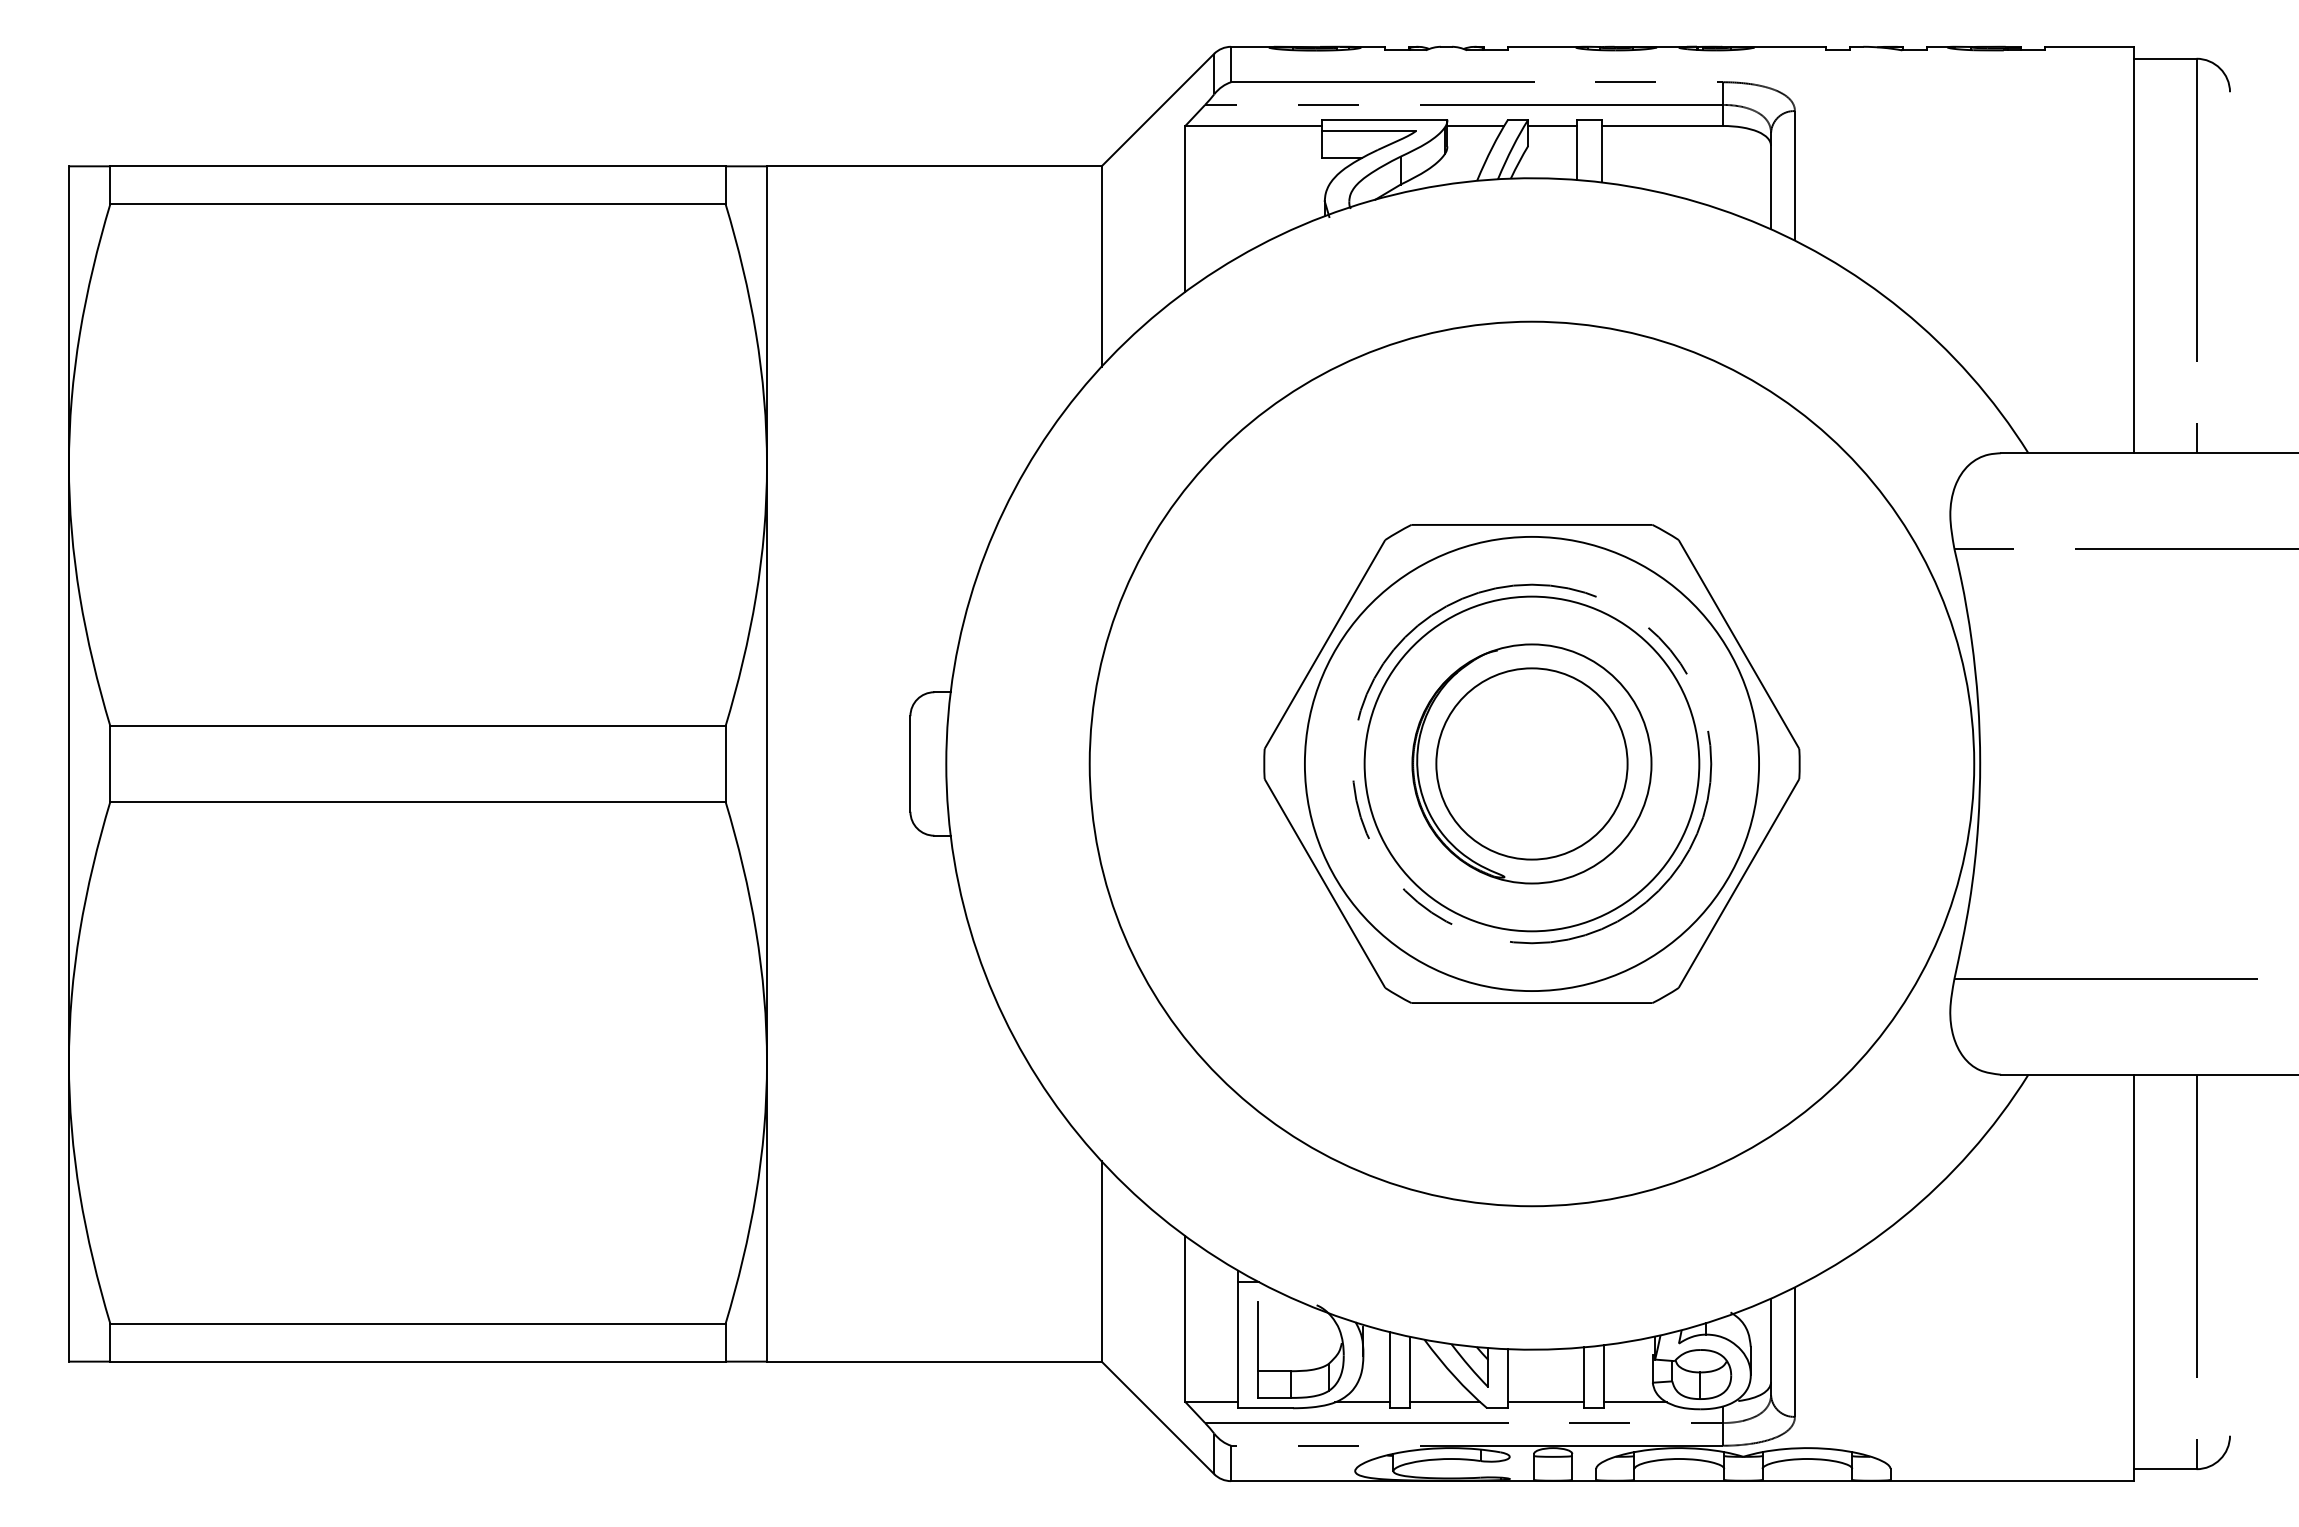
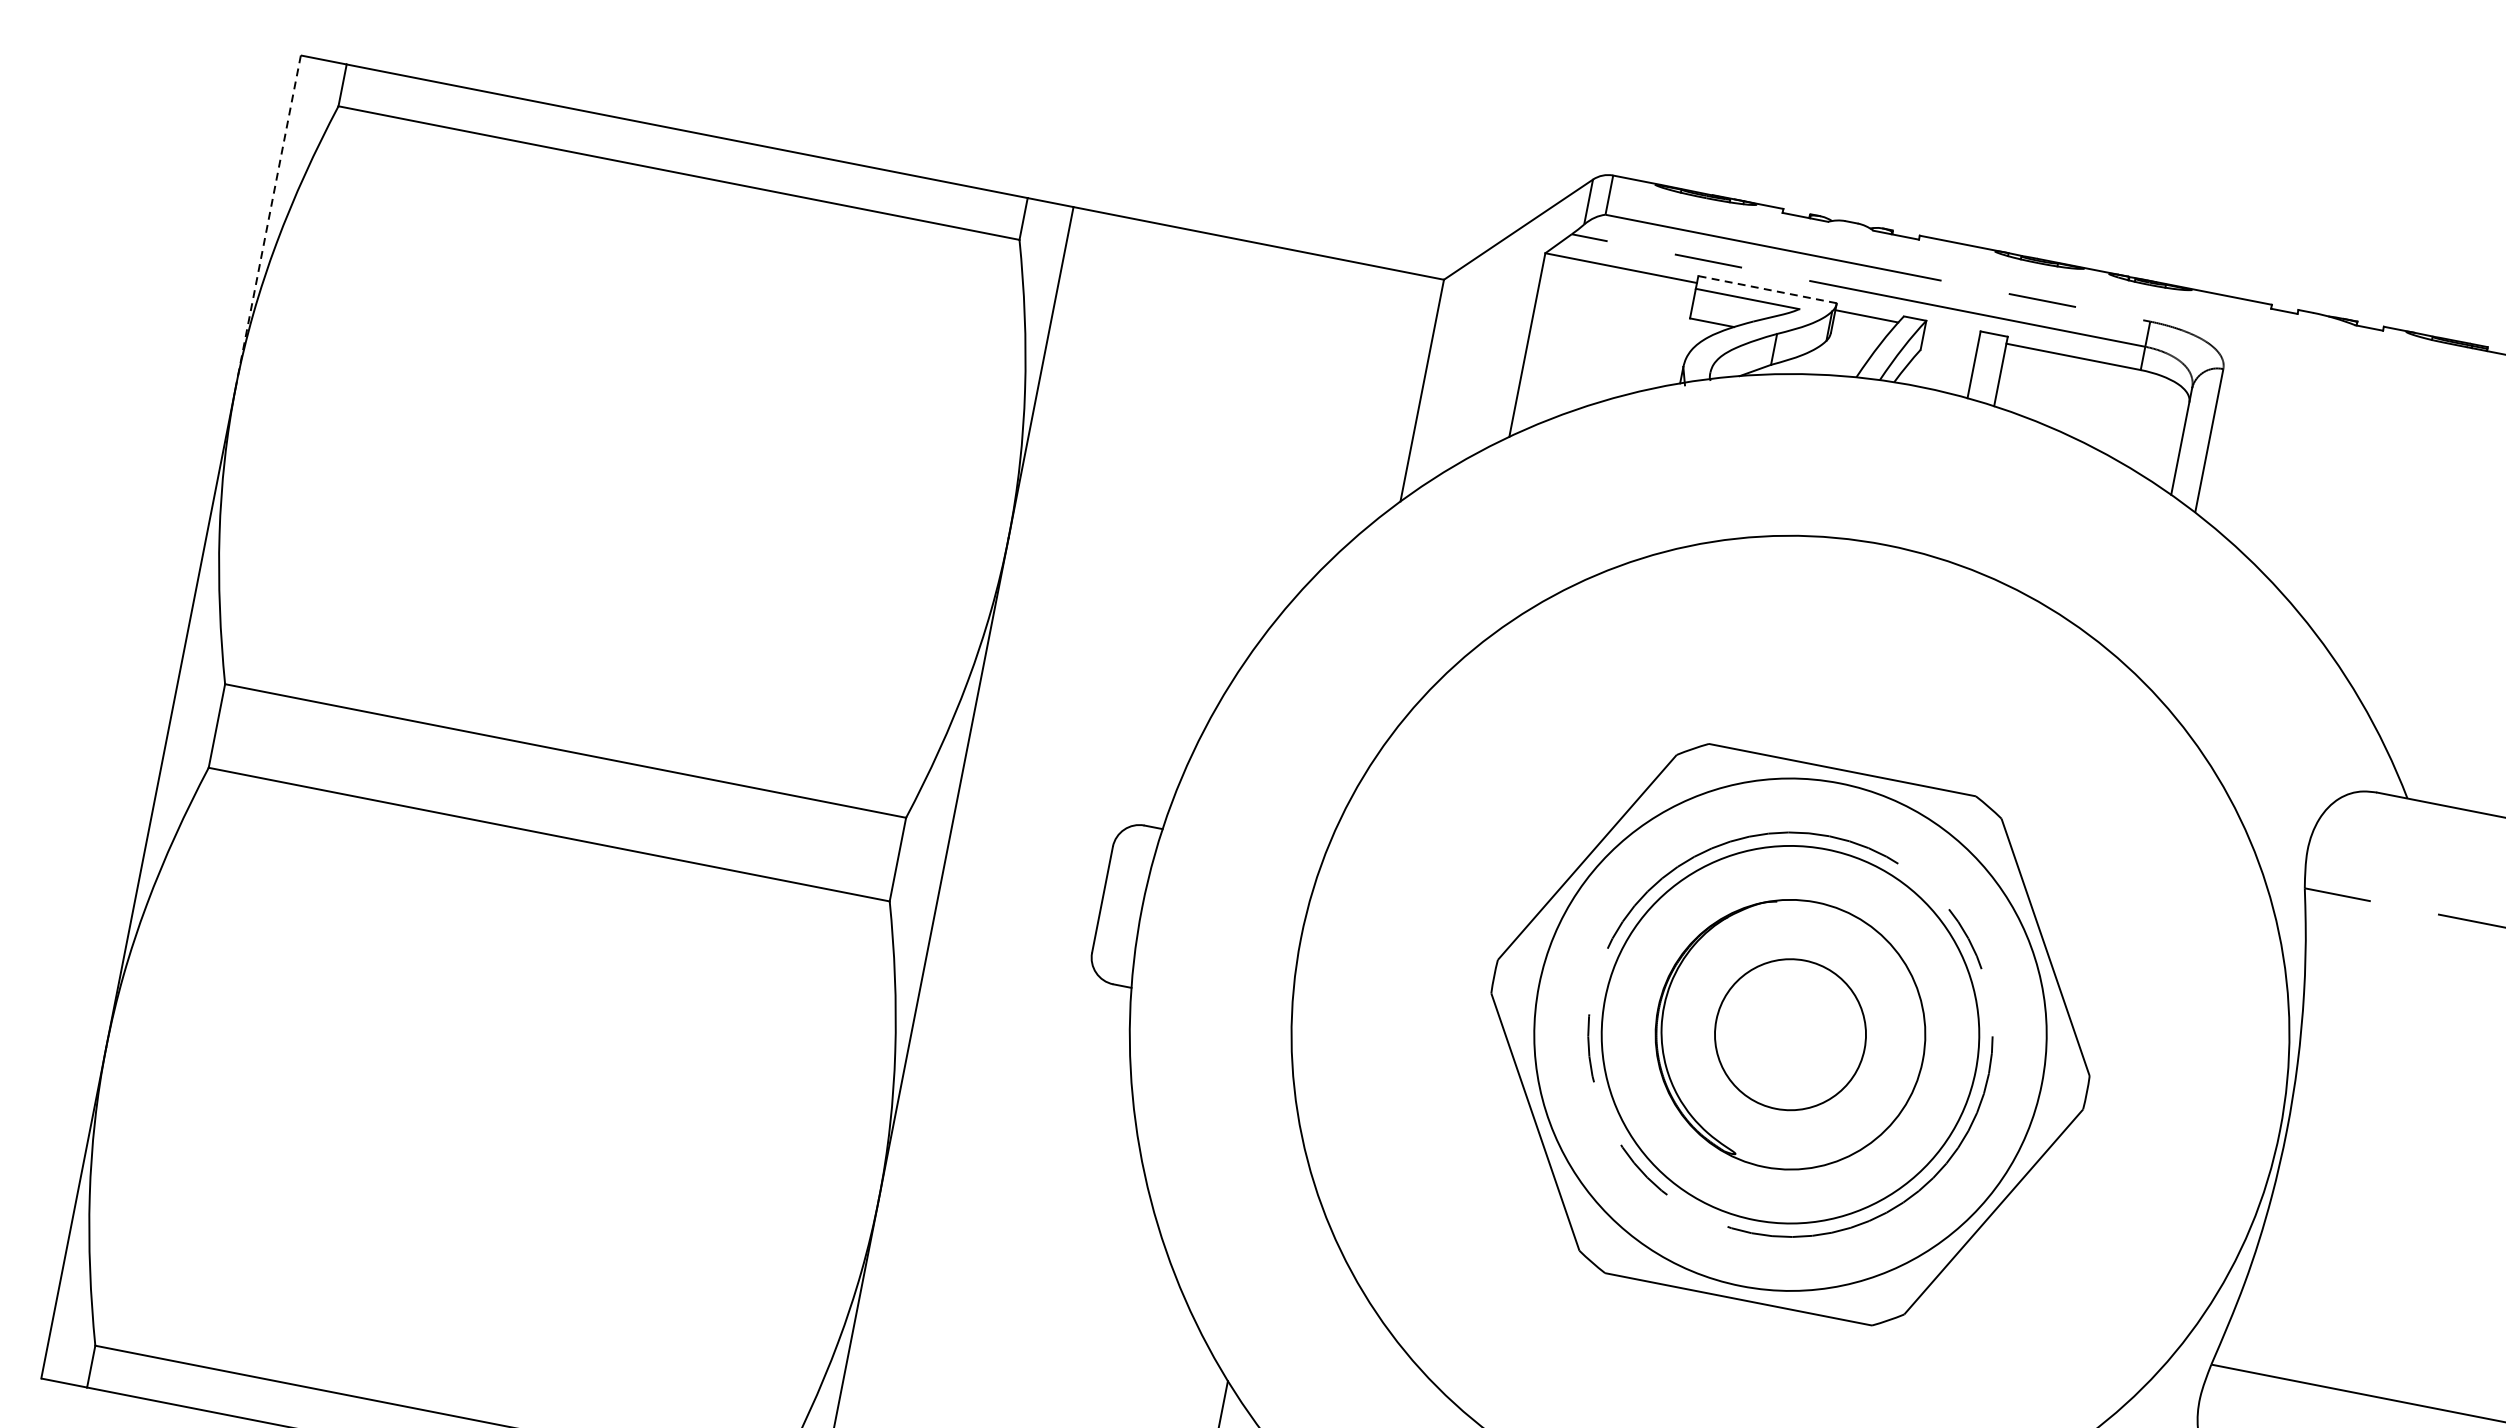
line: (1384, 119) -> (1767, 289), solid -> dashed
line: (1552, 126) -> (1951, 333), removed
line: (68, 316) -> (267, 221), solid -> dashed
circle: (1531, 763) -> (1790, 1034), size x0.7

